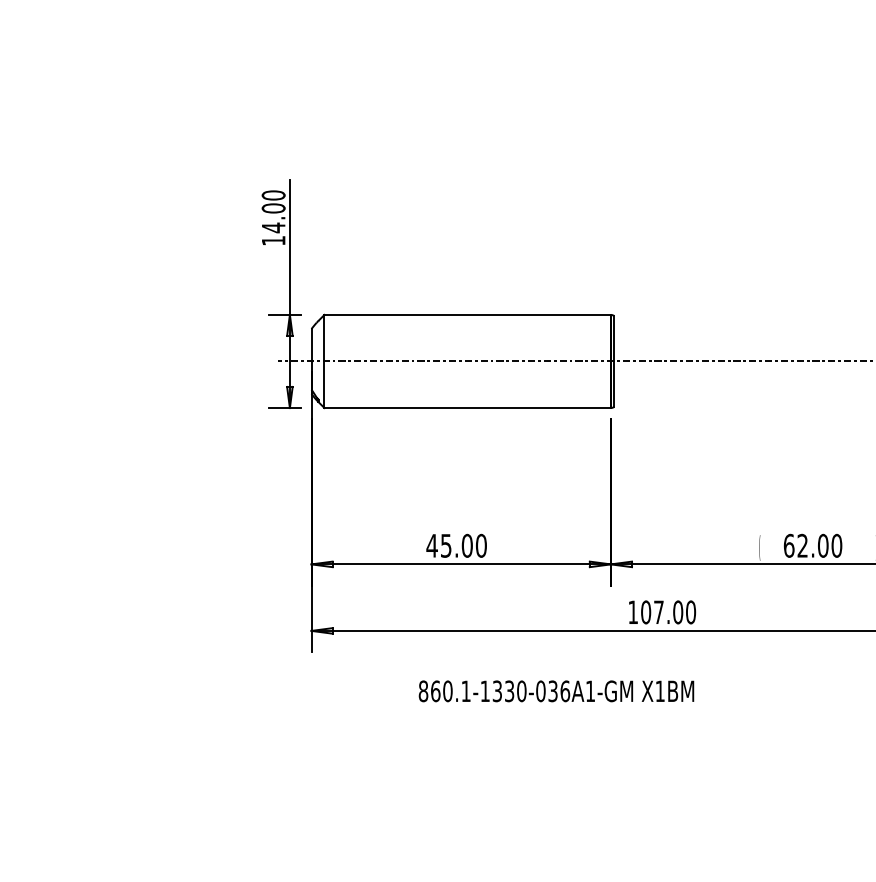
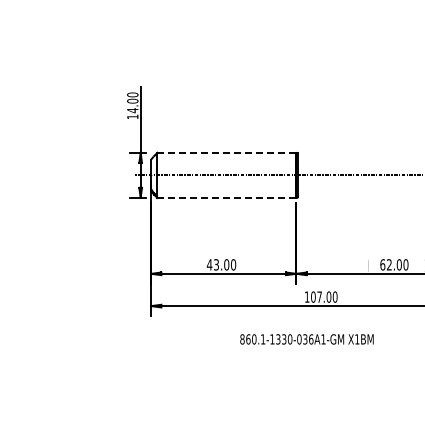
line: (466, 314) -> (226, 152), solid -> dashed
line: (468, 409) -> (227, 198), solid -> dashed
text: (446, 545) -> (216, 264), 45.00 -> 43.00
text: (555, 691) -> (306, 339), moved

